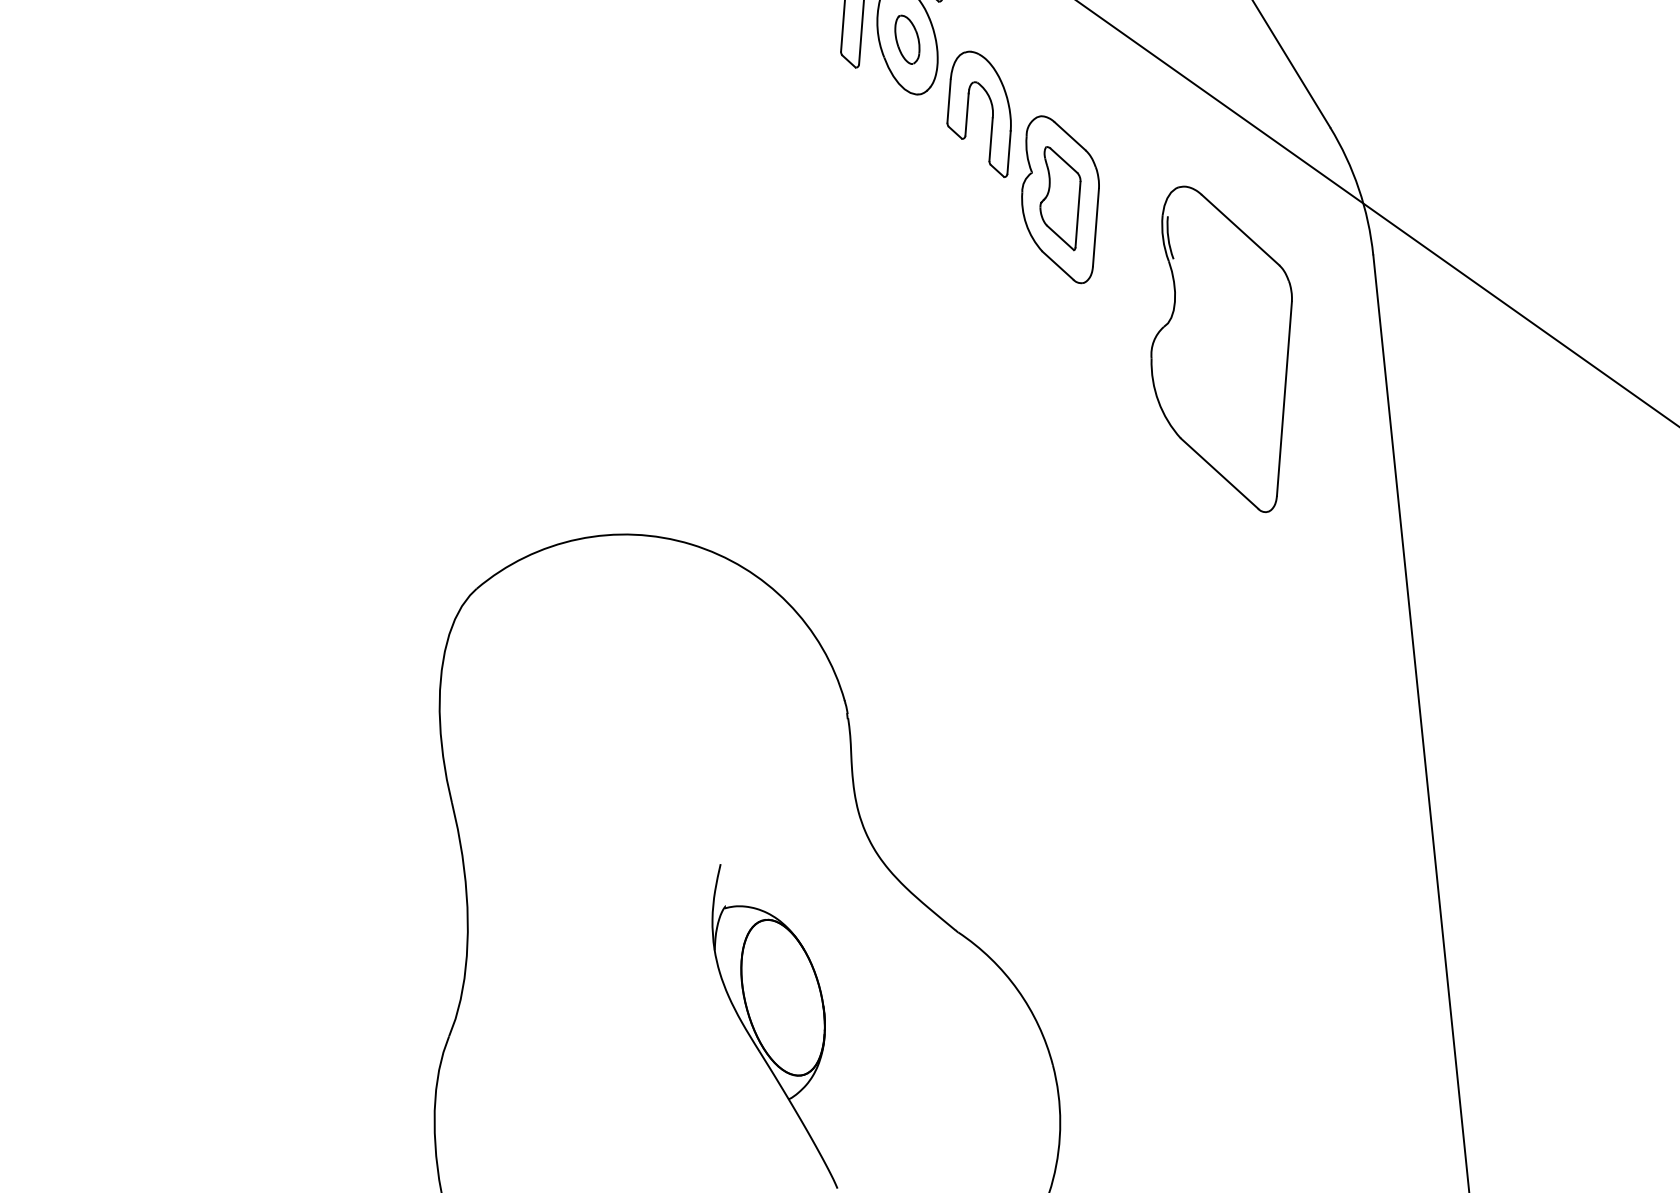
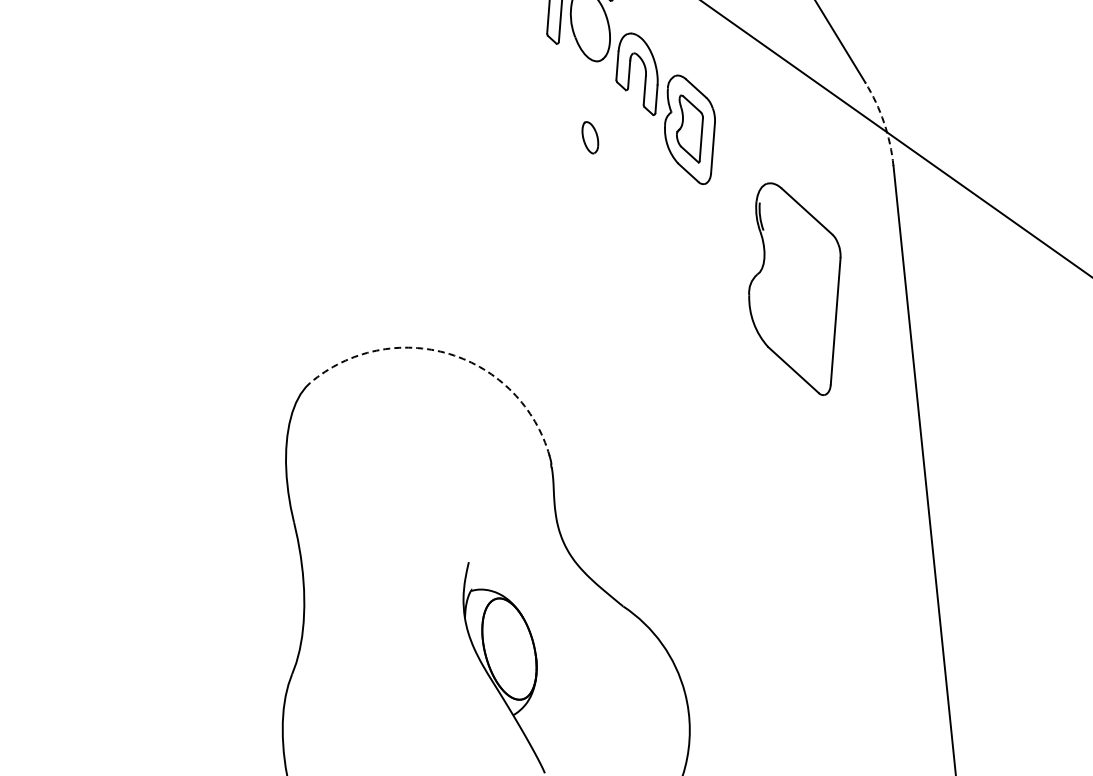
part: (907, 39) -> (590, 137), moved
arc: (1359, 188) -> (884, 122), solid -> dashed
part: (1221, 348) -> (794, 288), moved
arc: (690, 545) -> (449, 354), solid -> dashed

